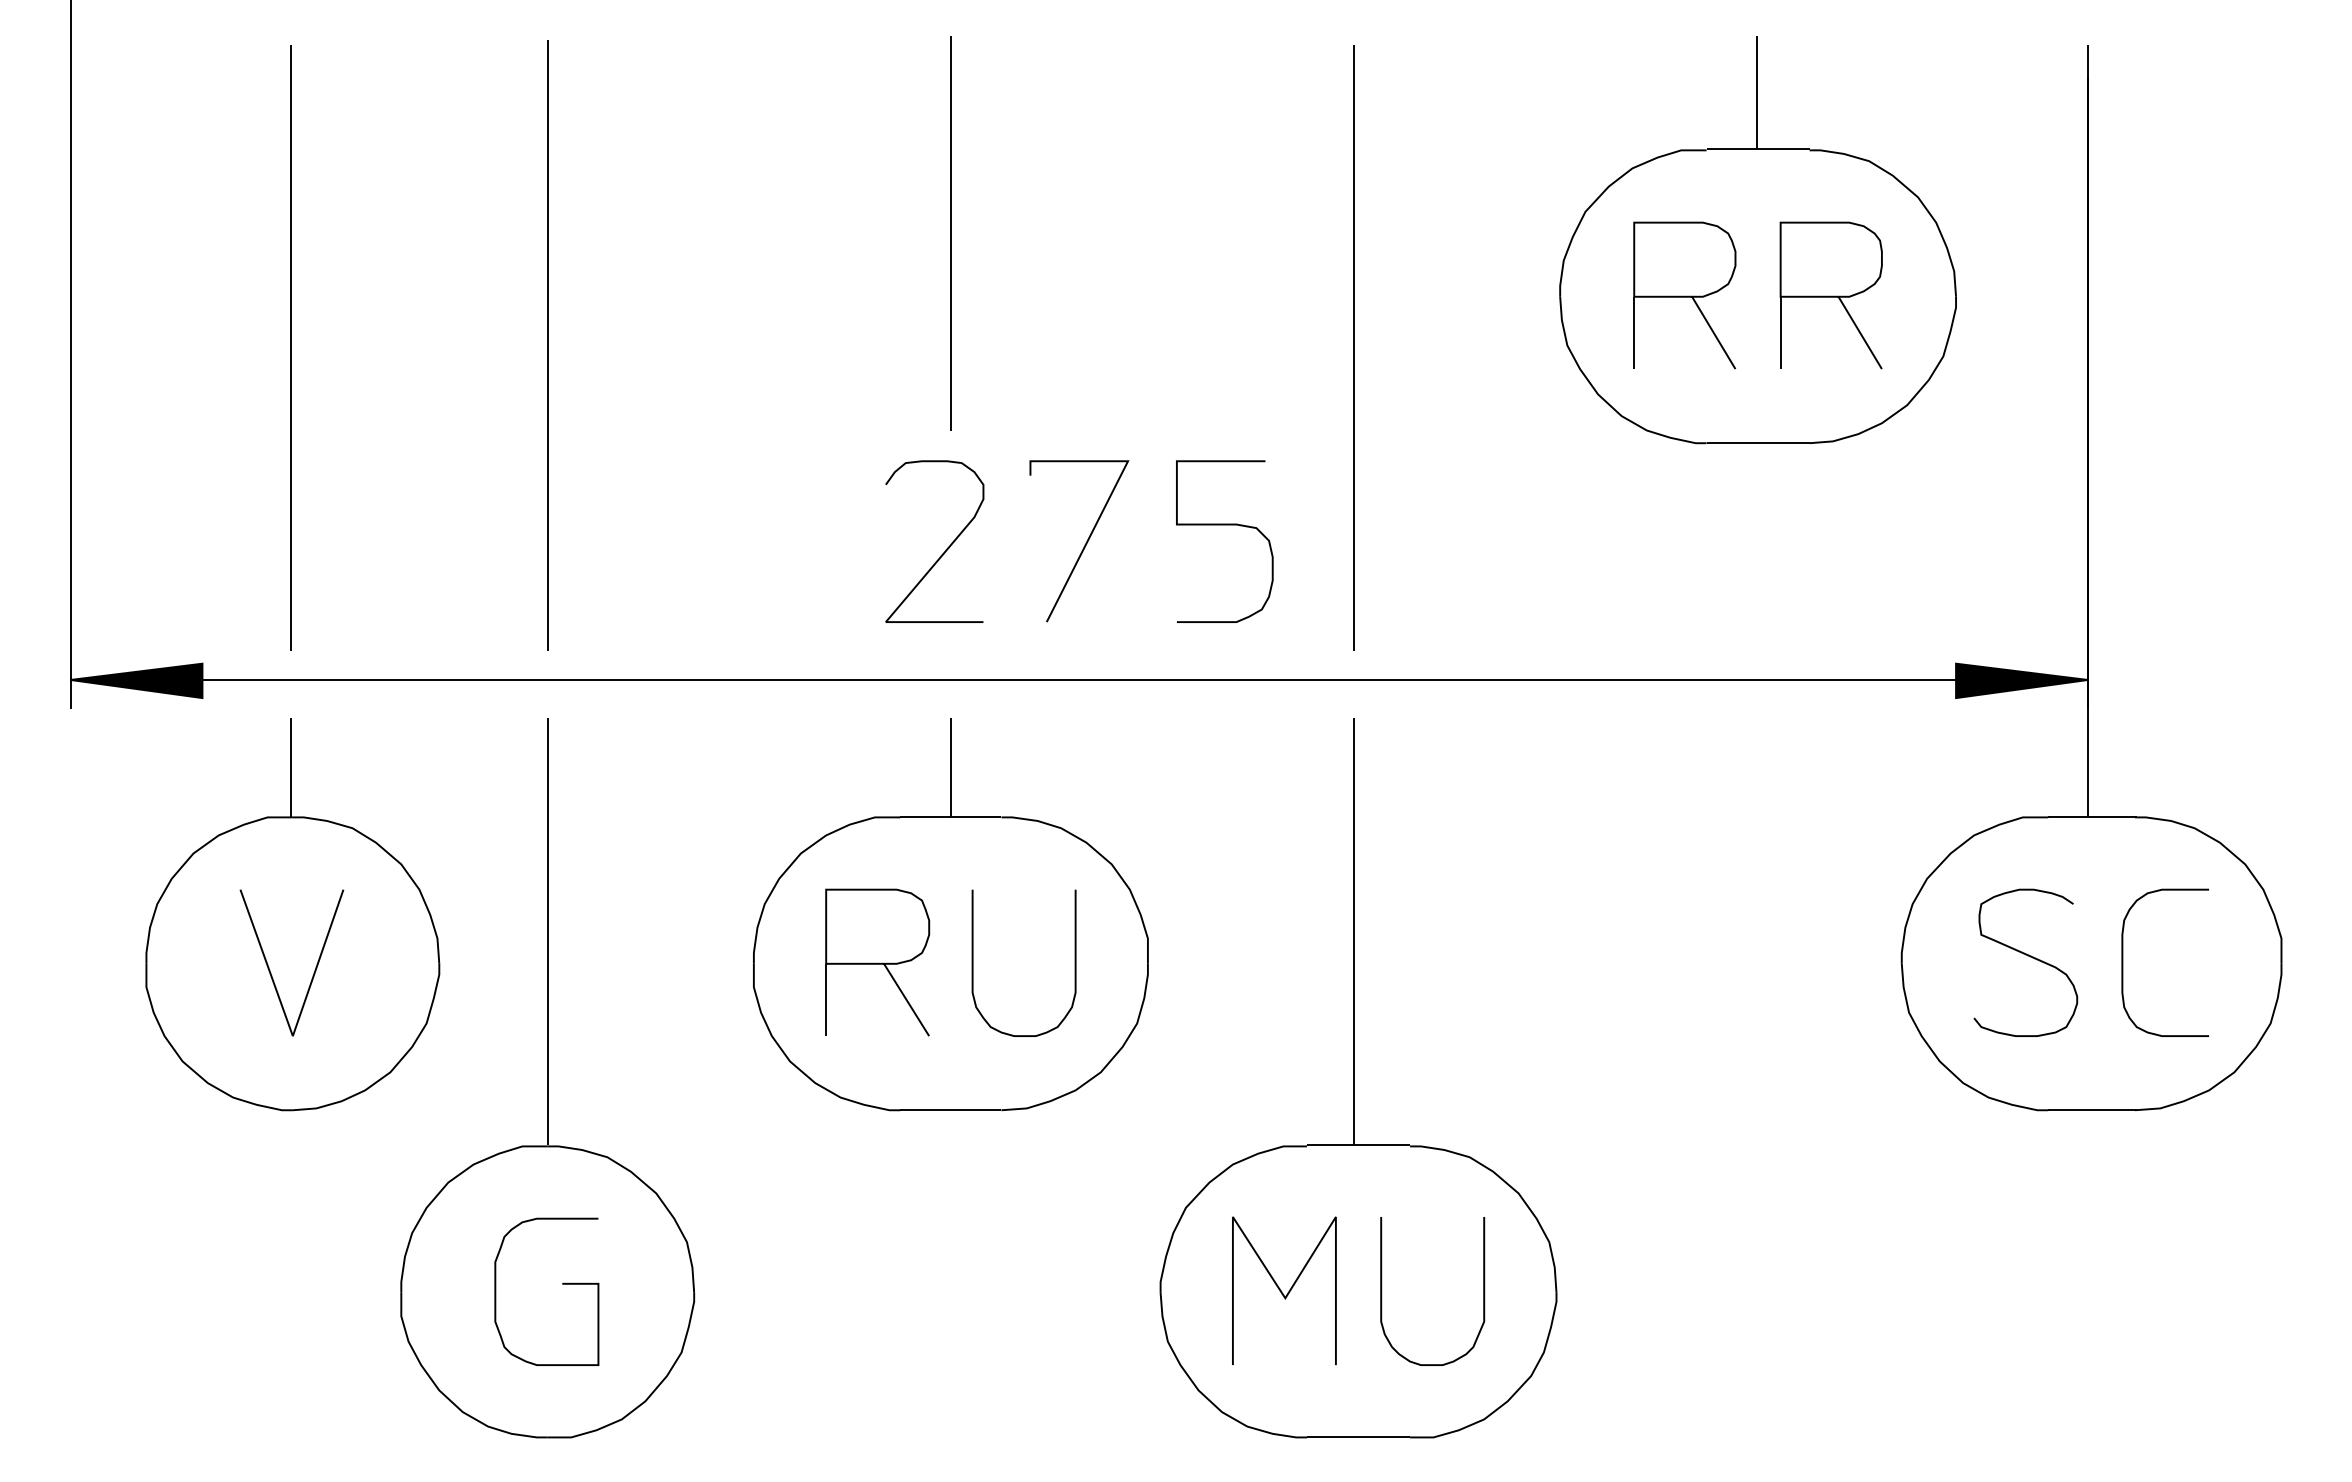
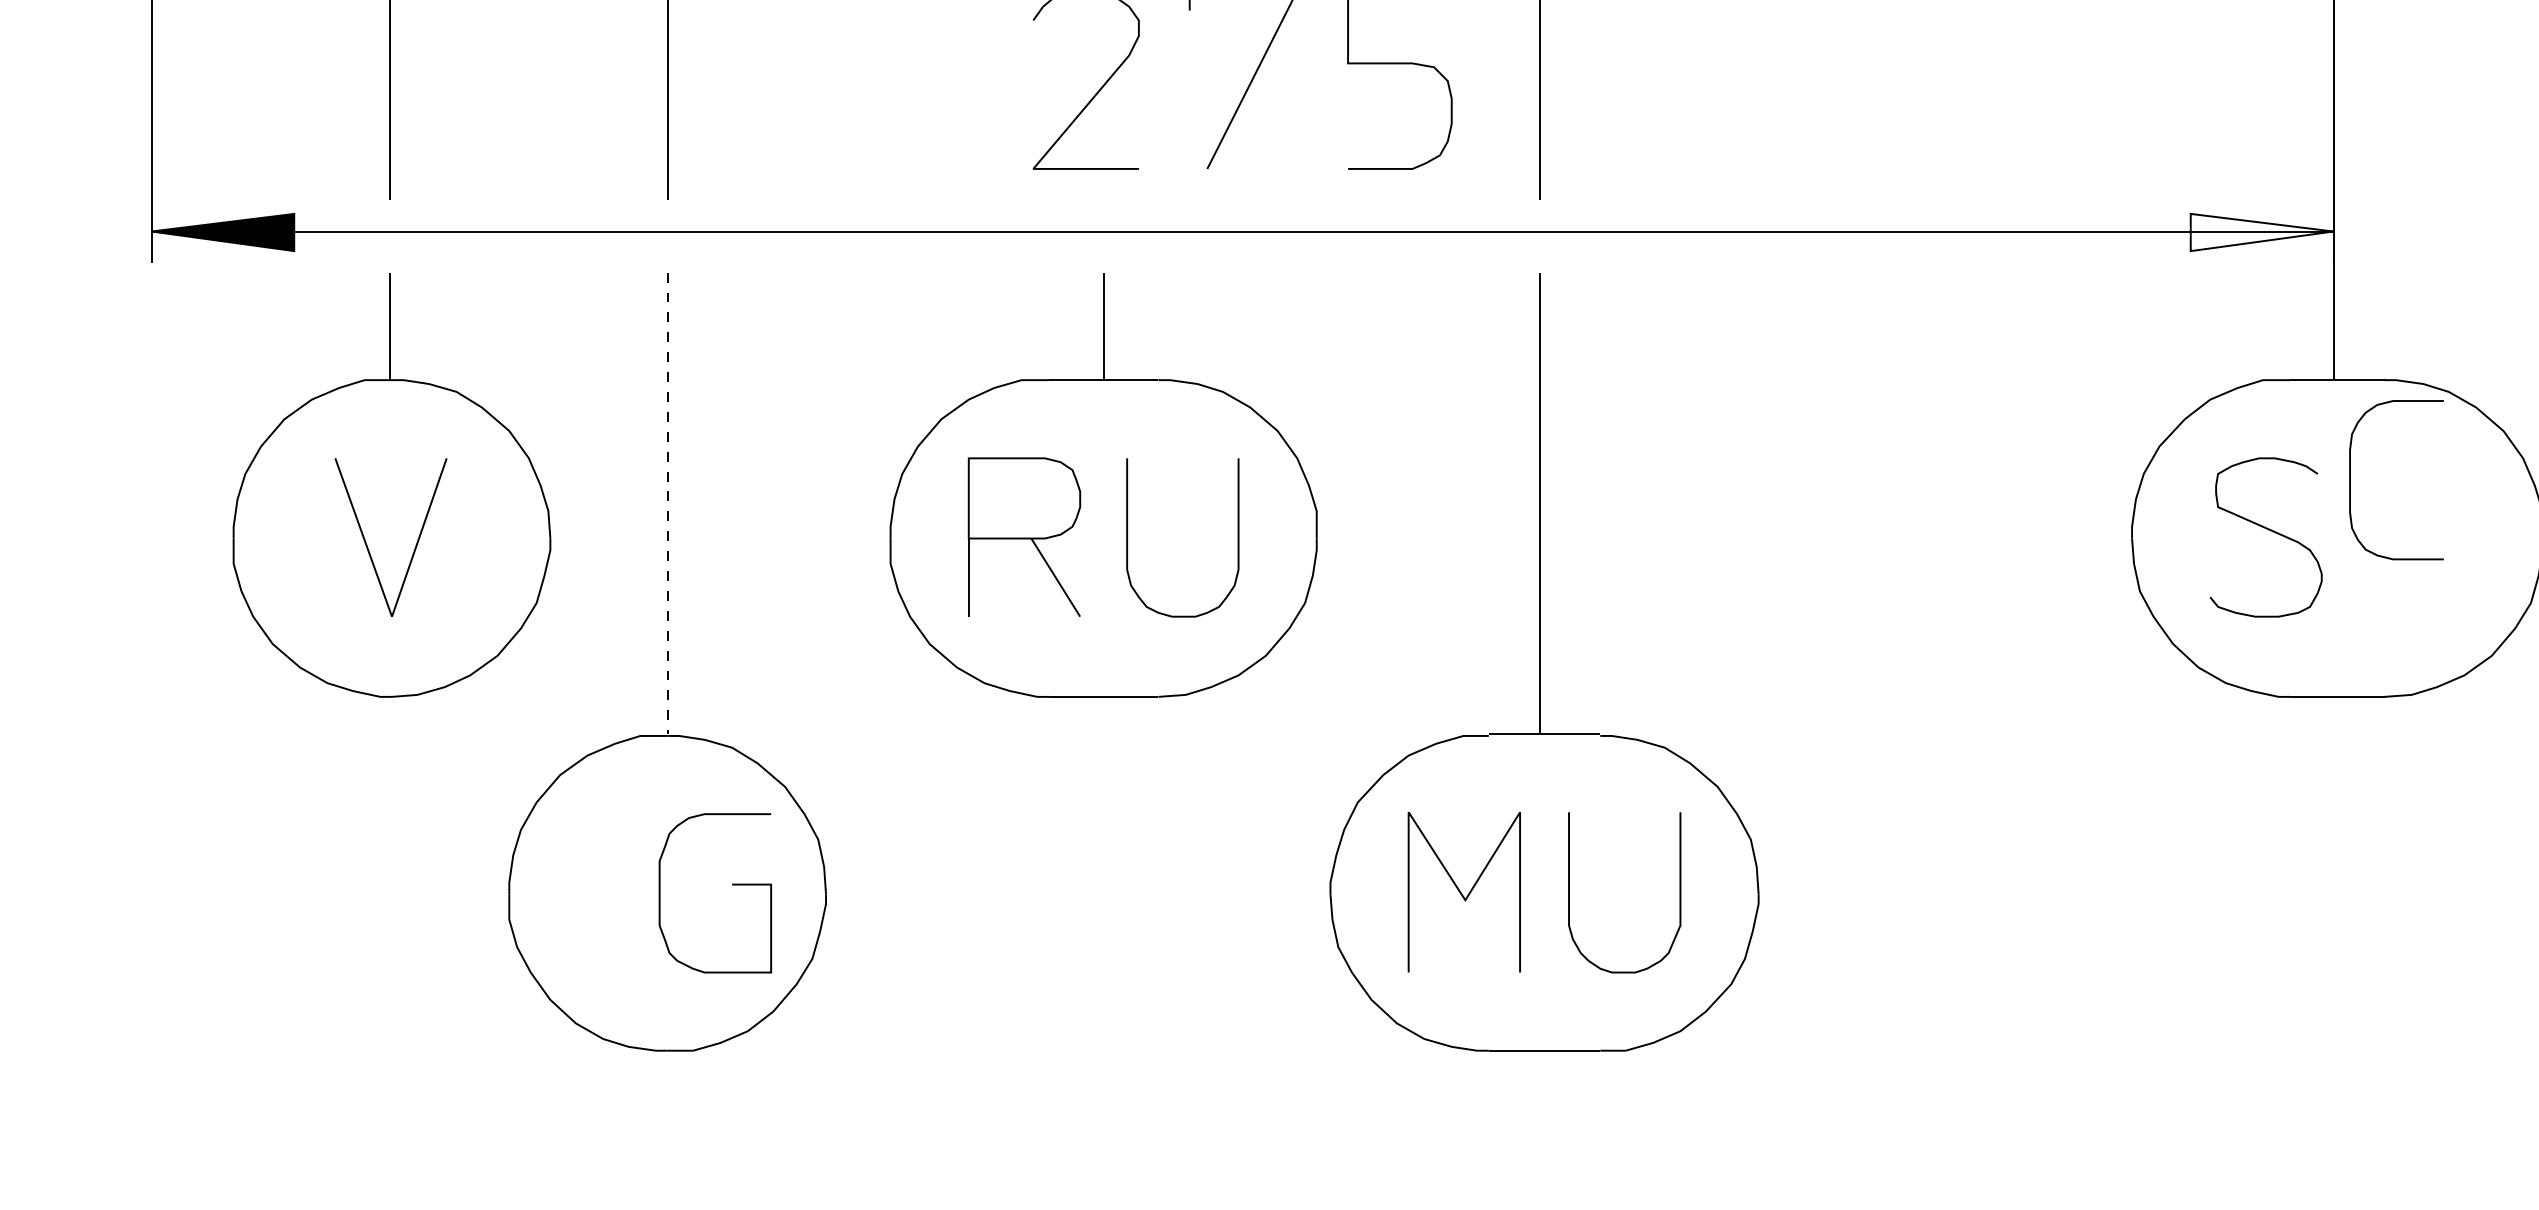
fill: (2022, 680) -> (2262, 232), removed
line: (547, 931) -> (667, 503), solid -> dashed
curve: (2123, 962) -> (2351, 479), moved
curve: (562, 1284) -> (732, 885), moved

